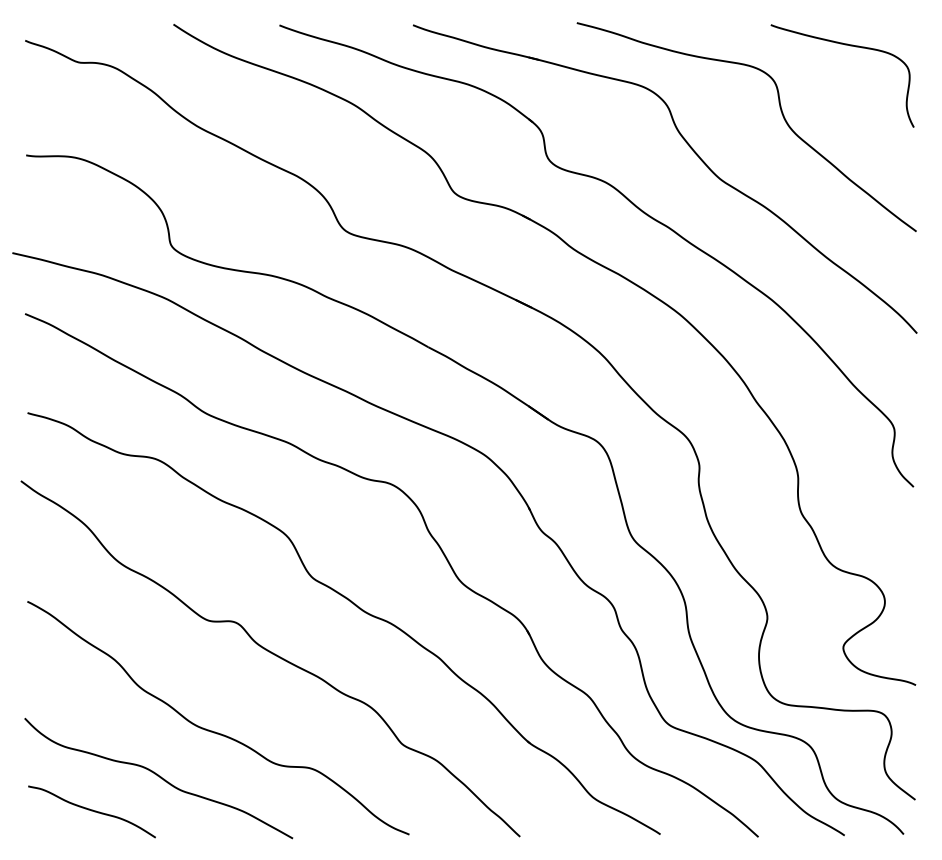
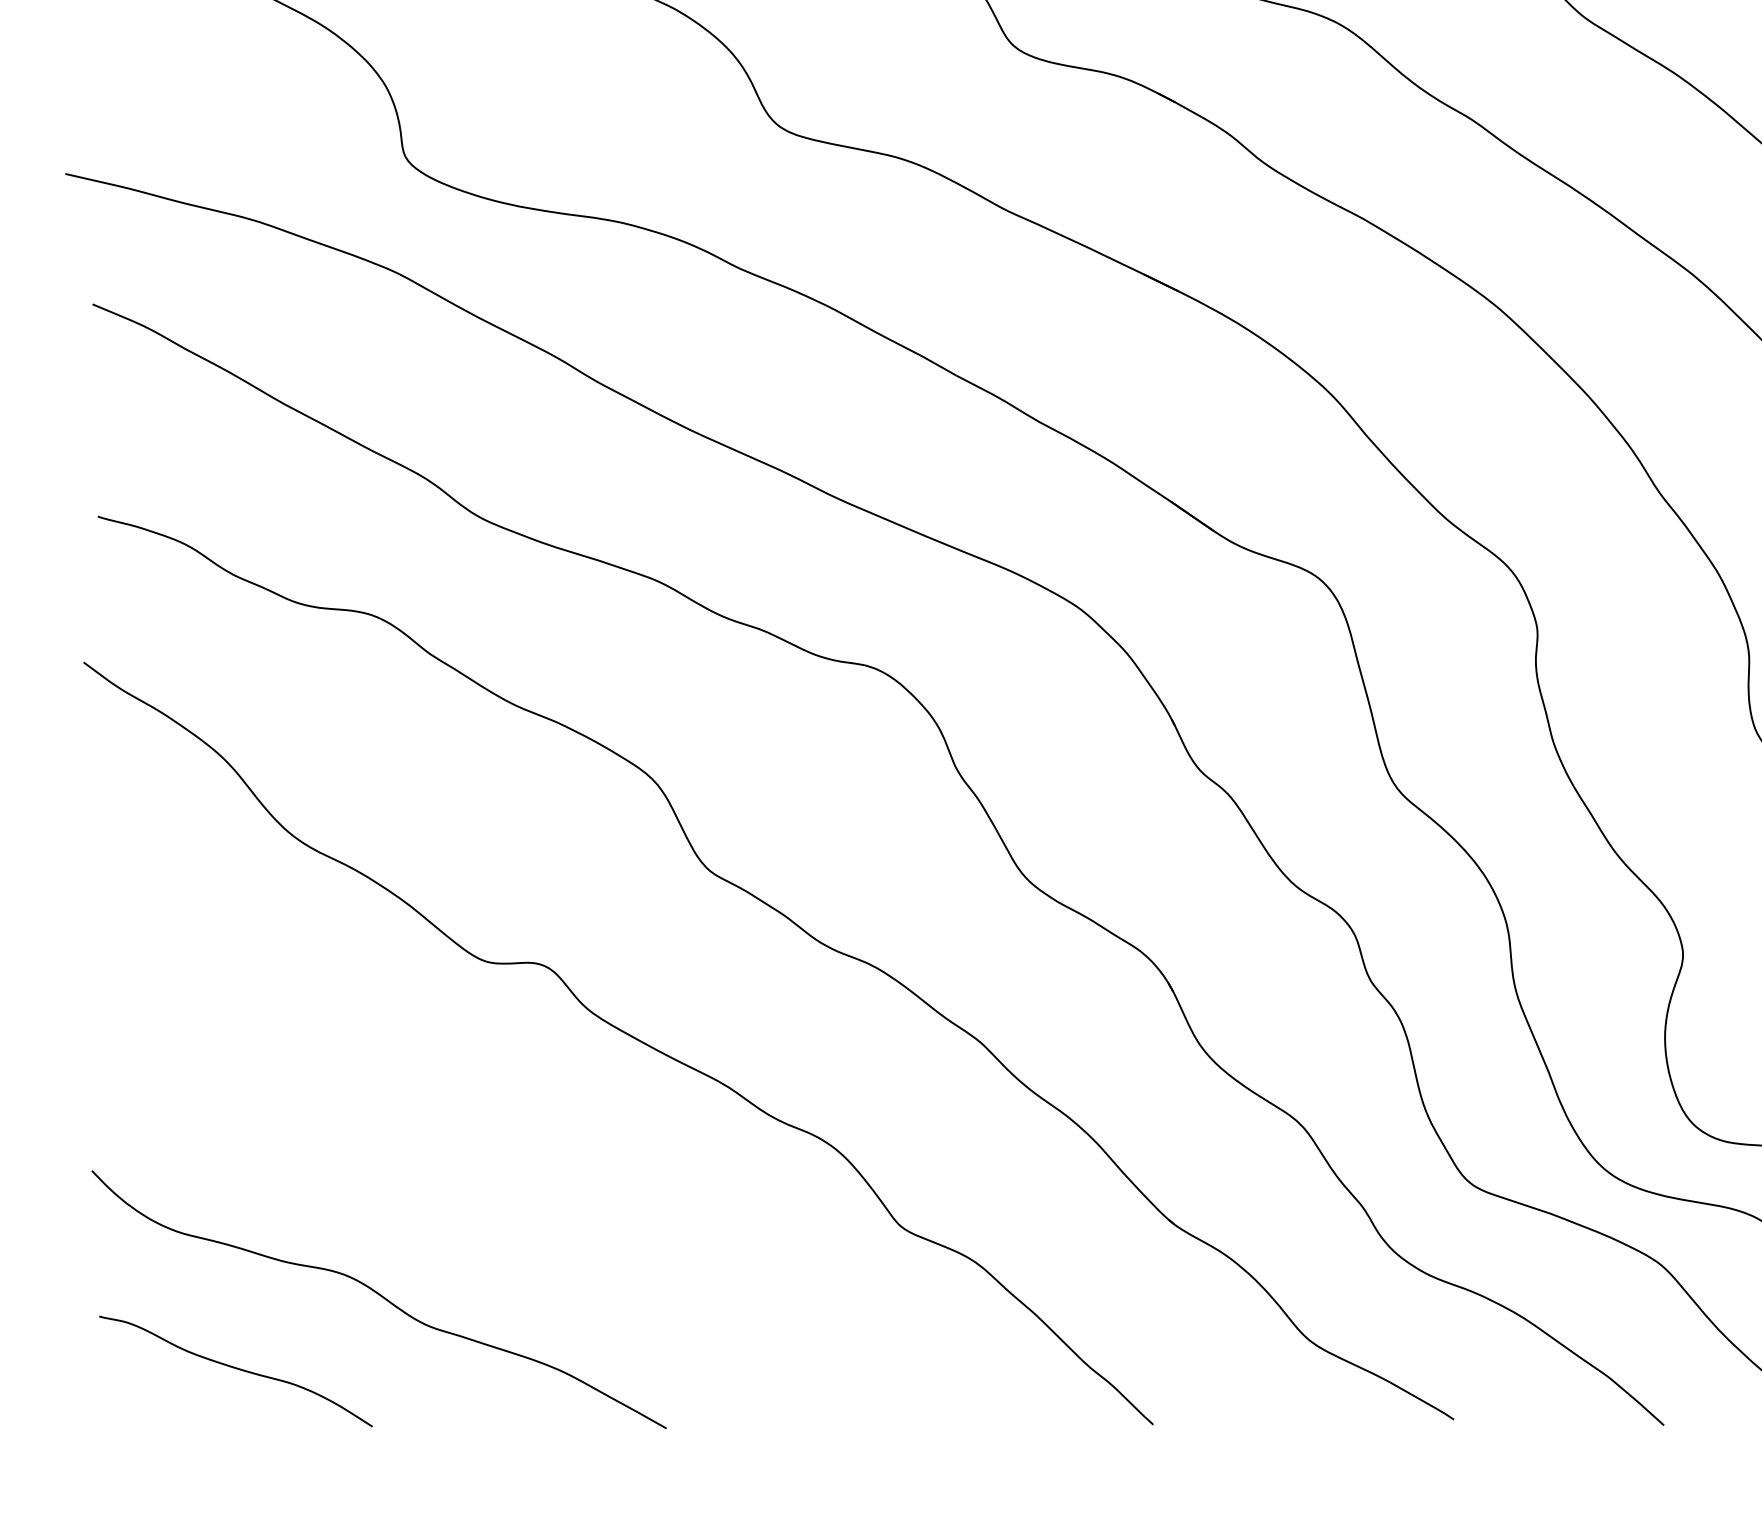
curve: (215, 731) -> (500, 1199), removed

